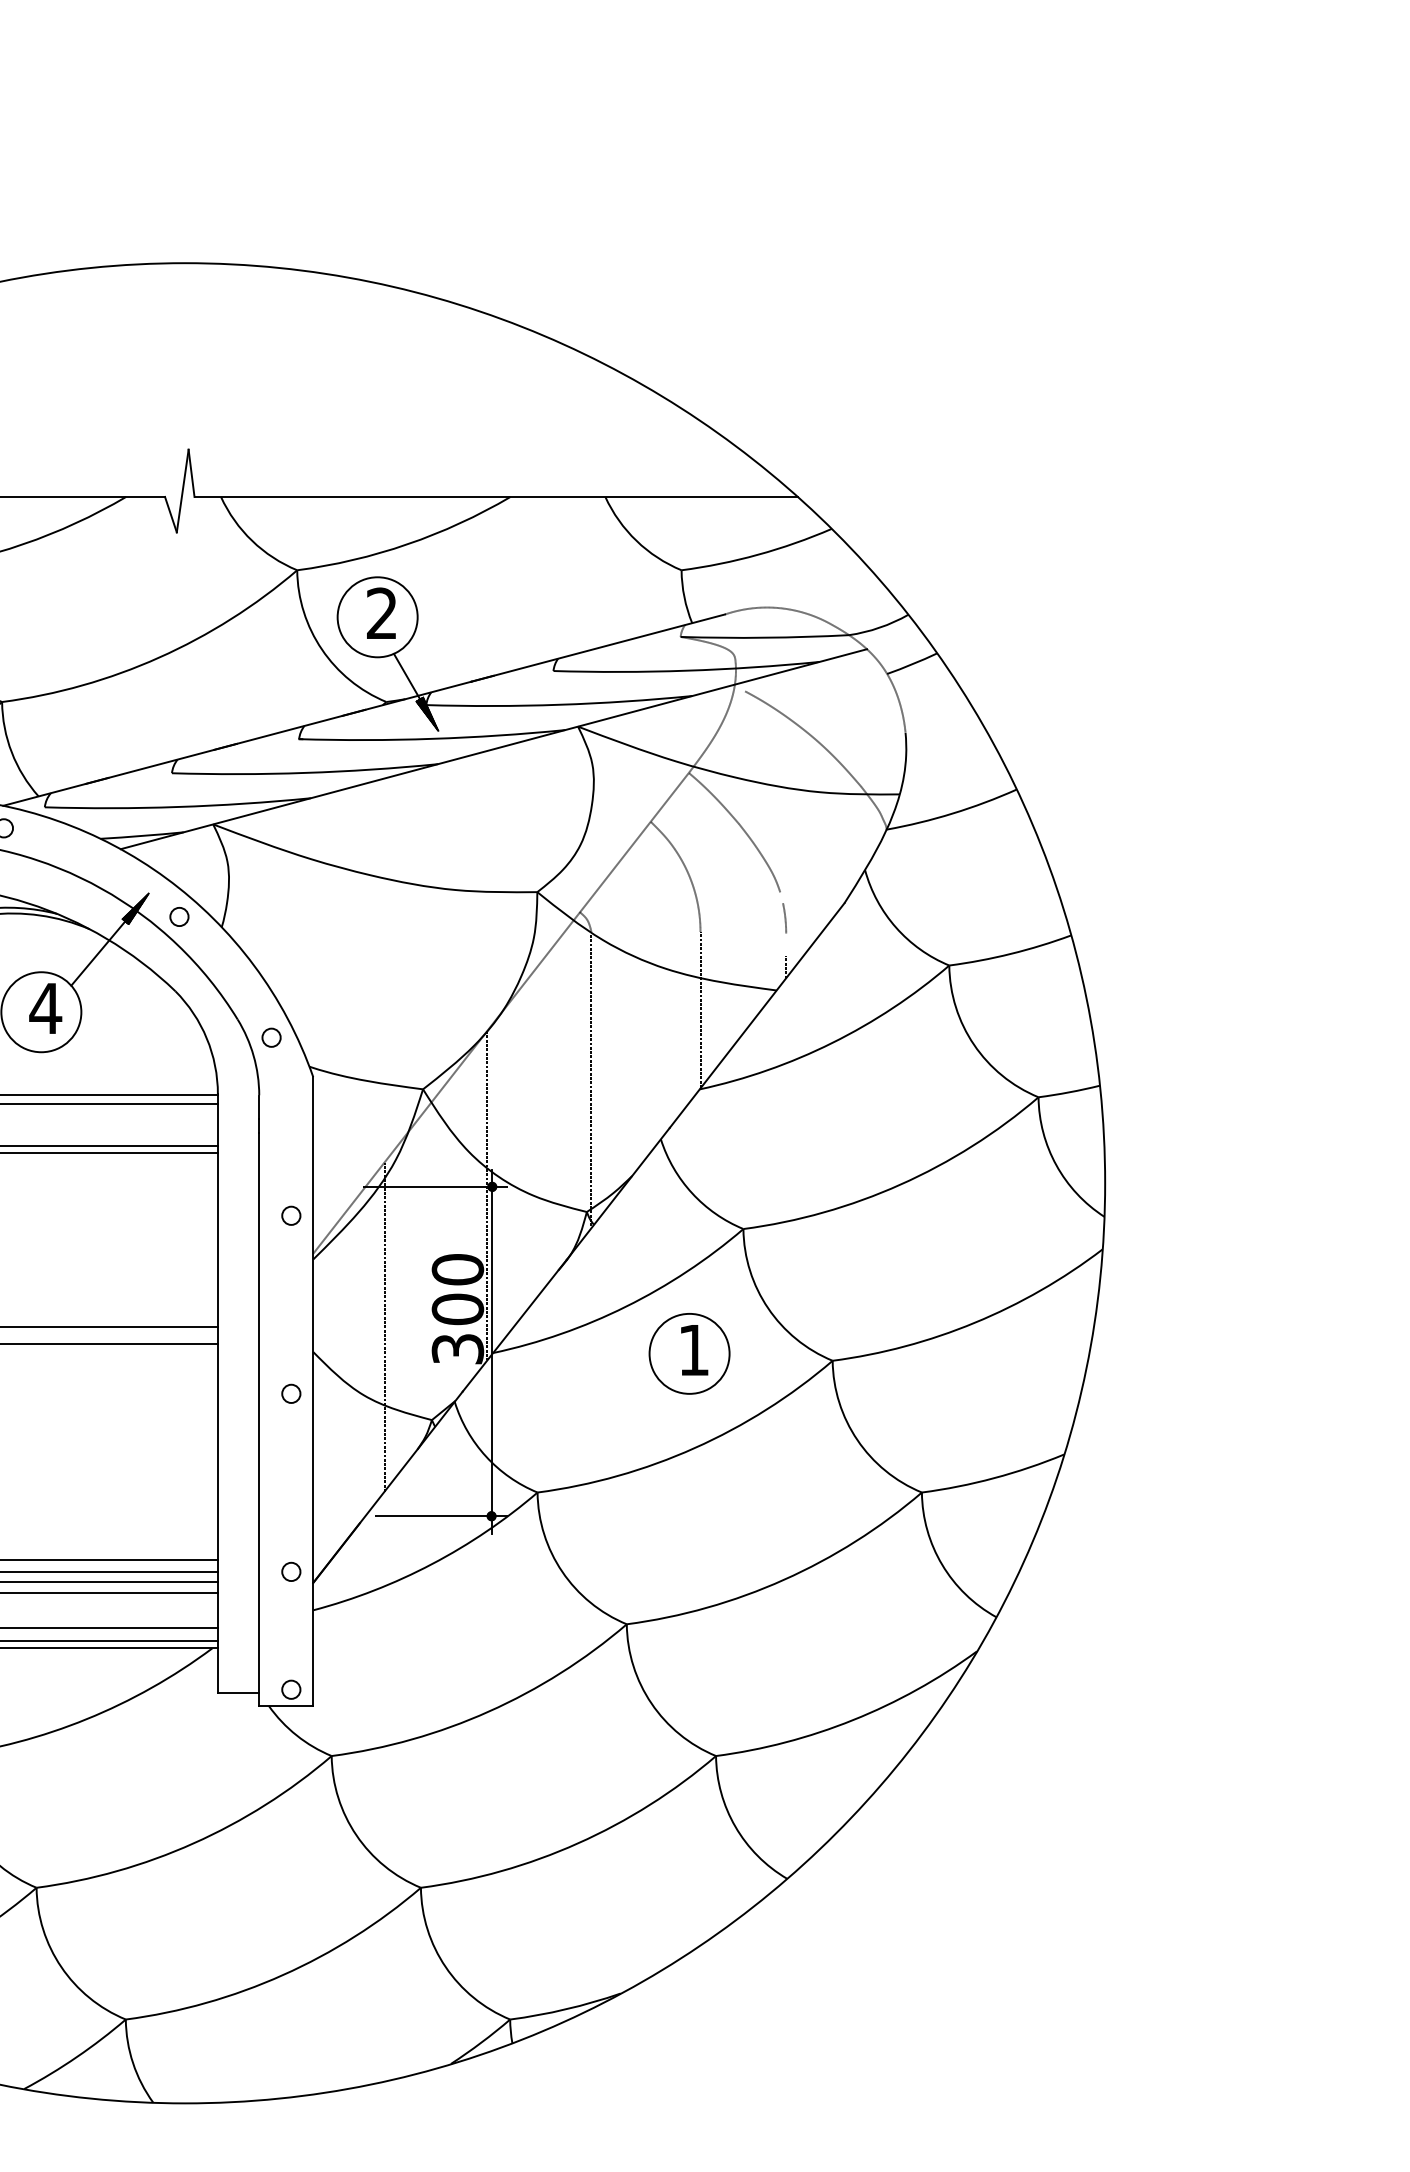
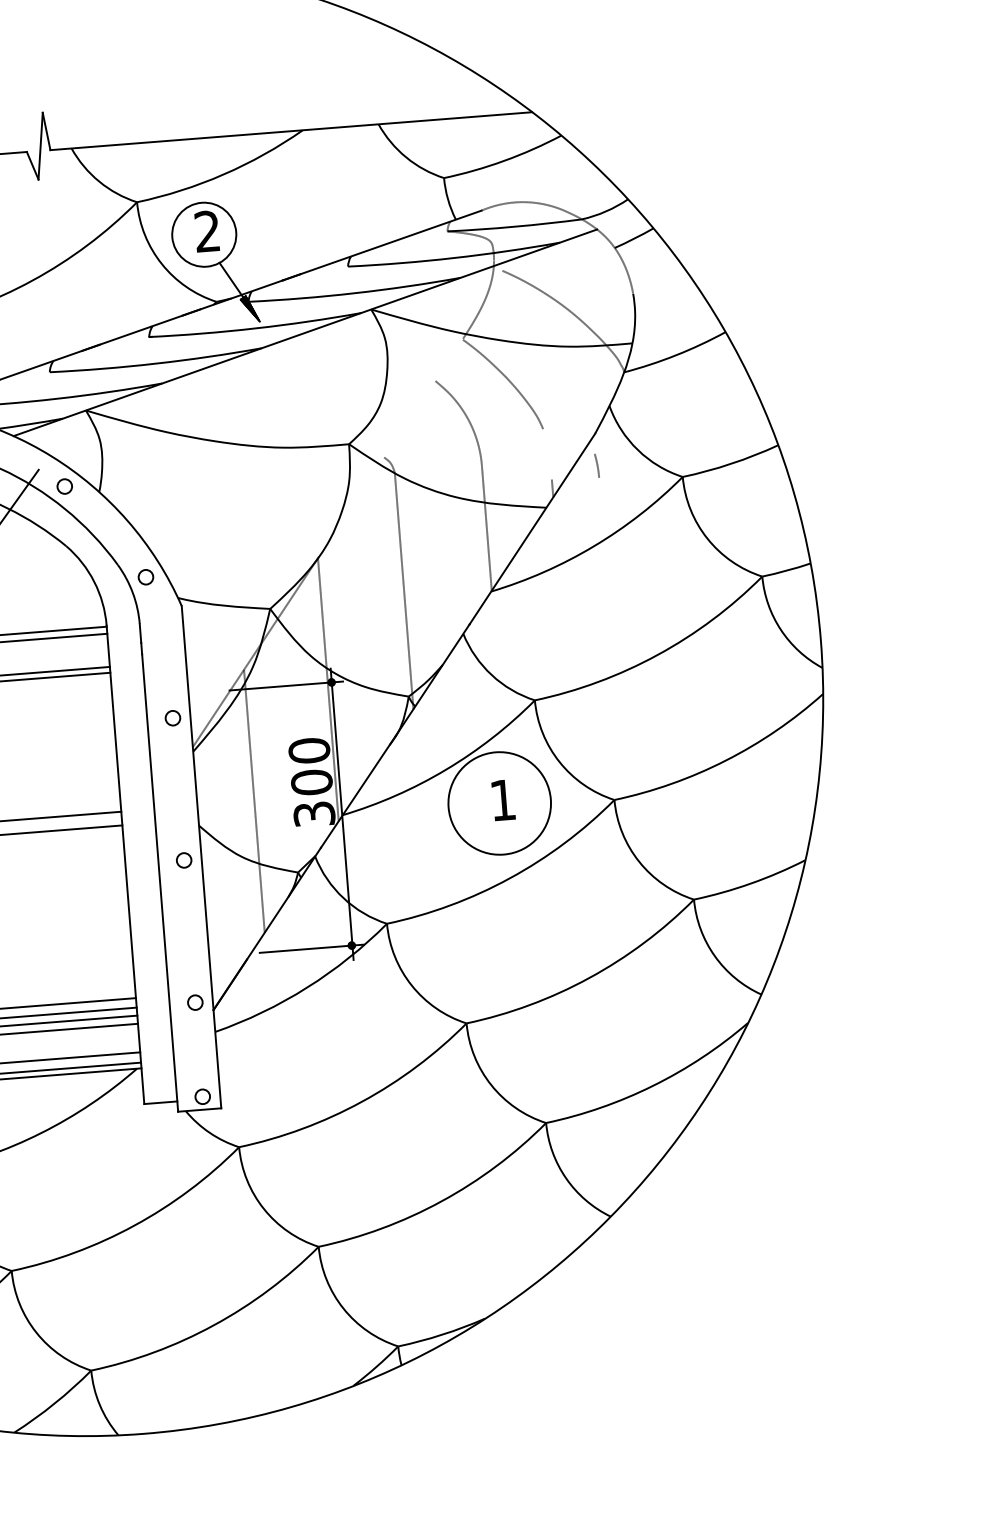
line: (588, 900) -> (390, 447), removed
hatch: (135, 908) -> (29, 482), removed
line: (784, 918) -> (596, 466), moved
circle: (689, 1353) -> (499, 803), size x1.6

